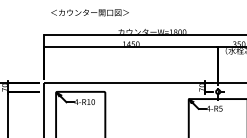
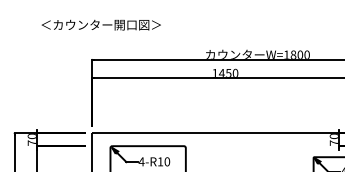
text: (89, 12) -> (100, 24), moved

